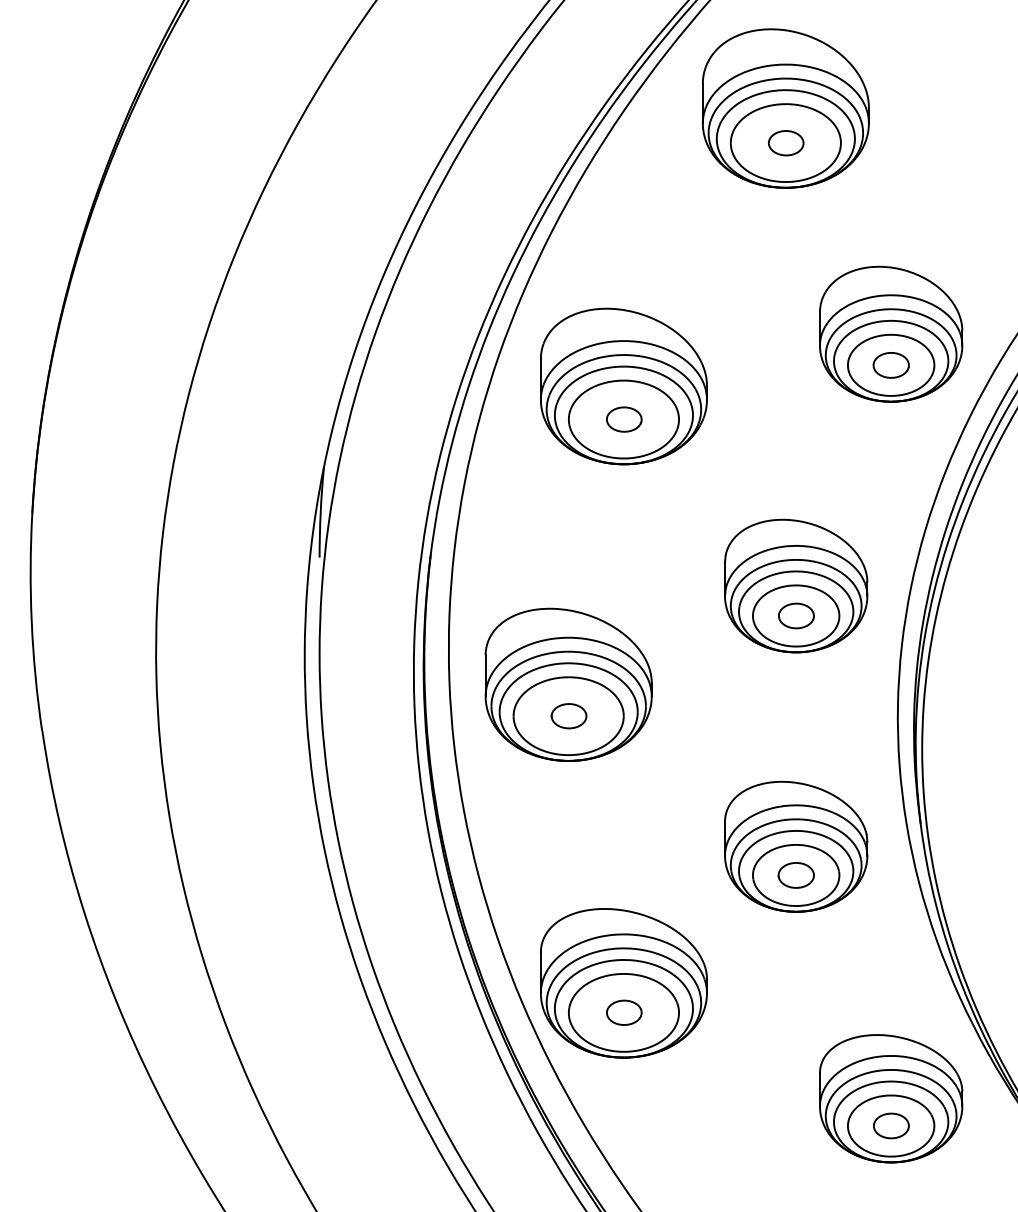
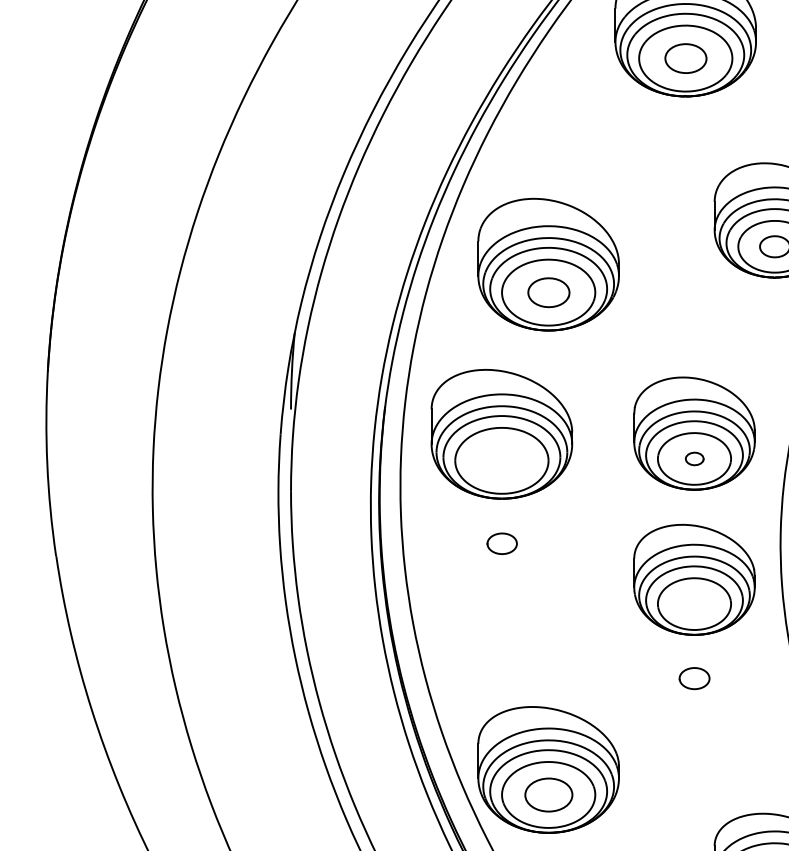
part: (786, 143) -> (686, 58), size x1.4
part: (624, 419) -> (549, 292), size x1.4
part: (796, 615) -> (694, 458), size x0.6
part: (568, 684) -> (501, 433), moved
part: (796, 846) -> (694, 579), moved
part: (624, 1012) -> (549, 794), size x1.6

